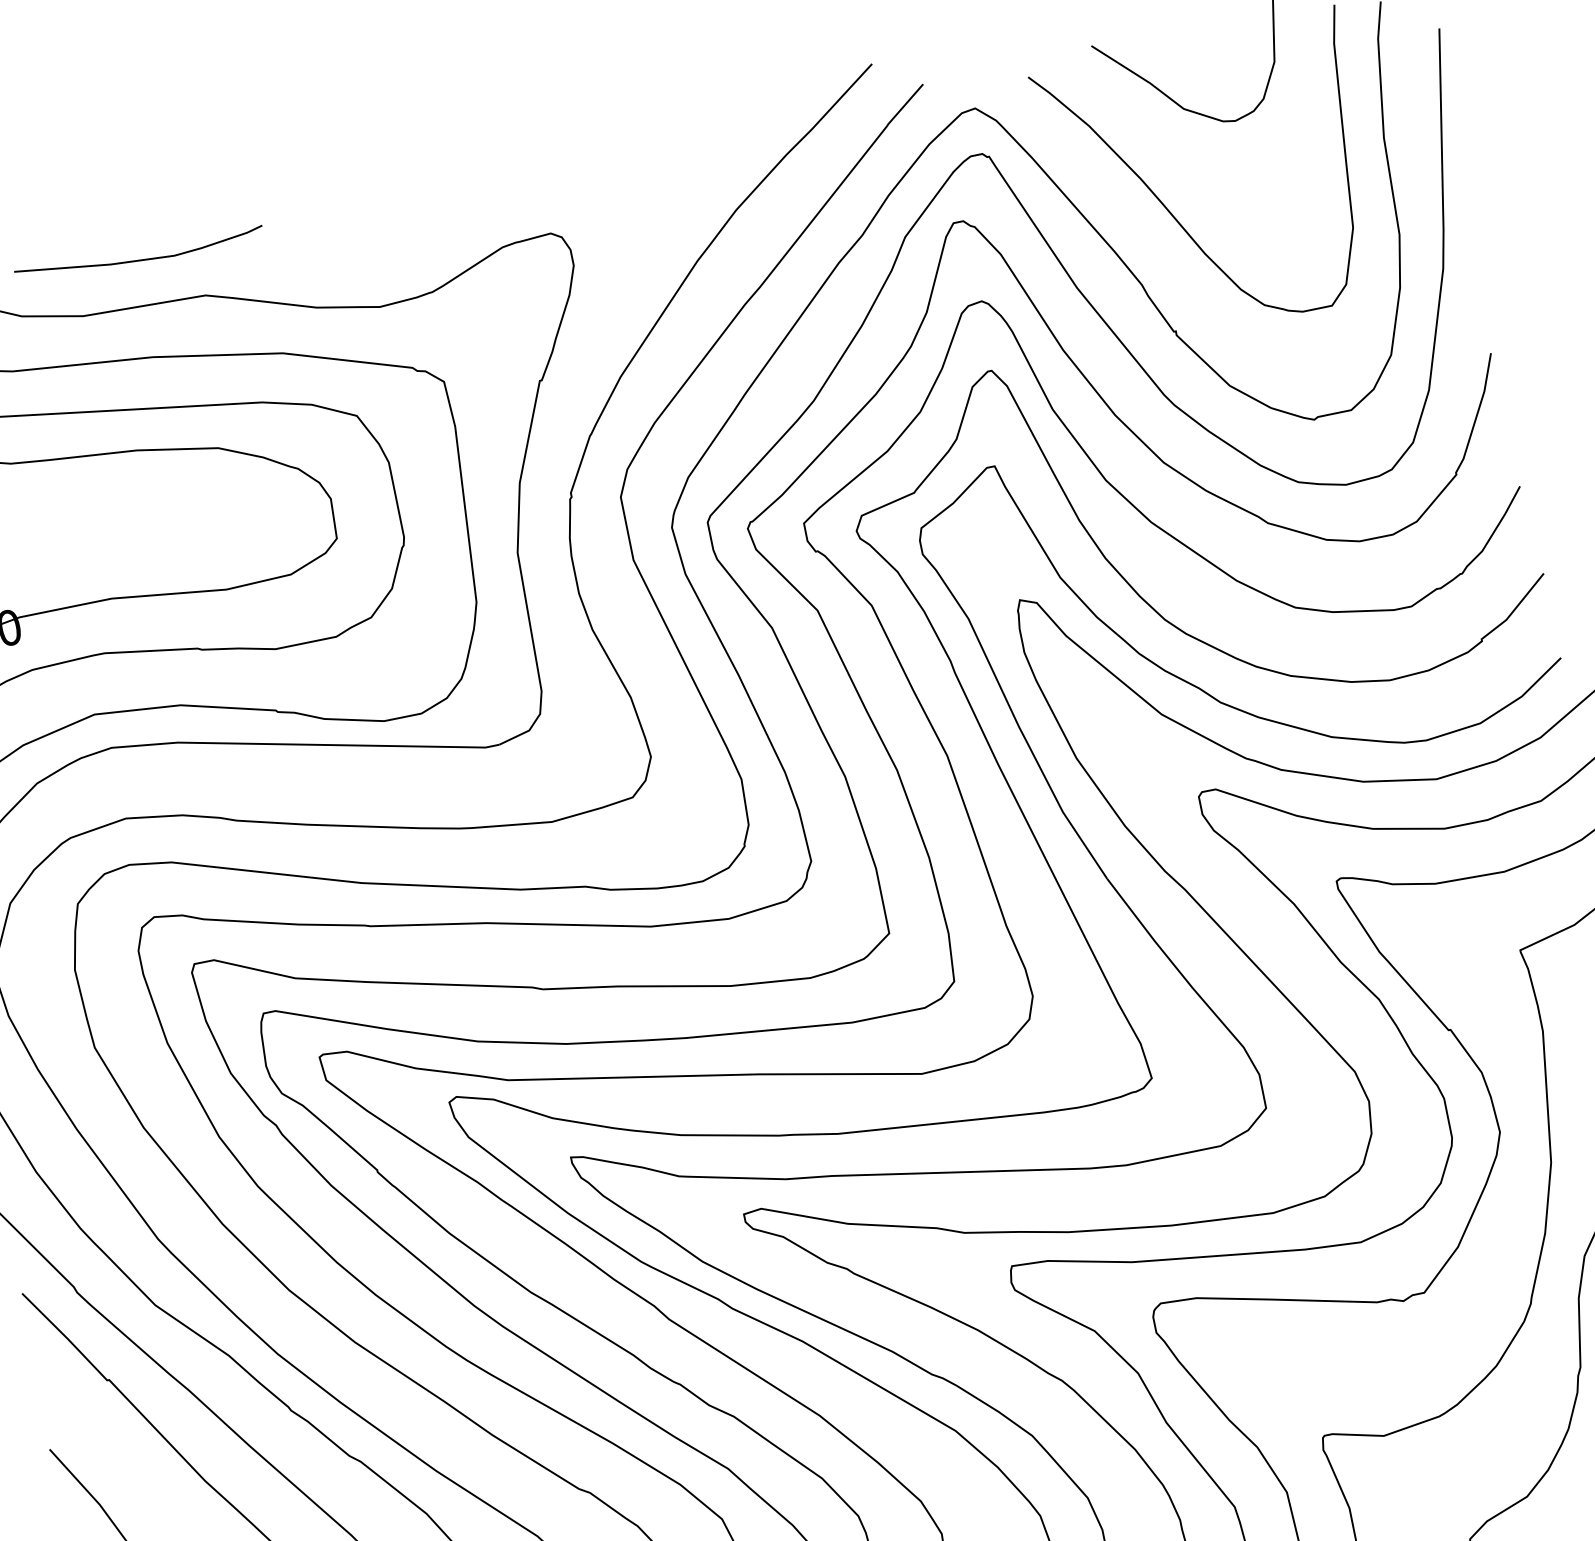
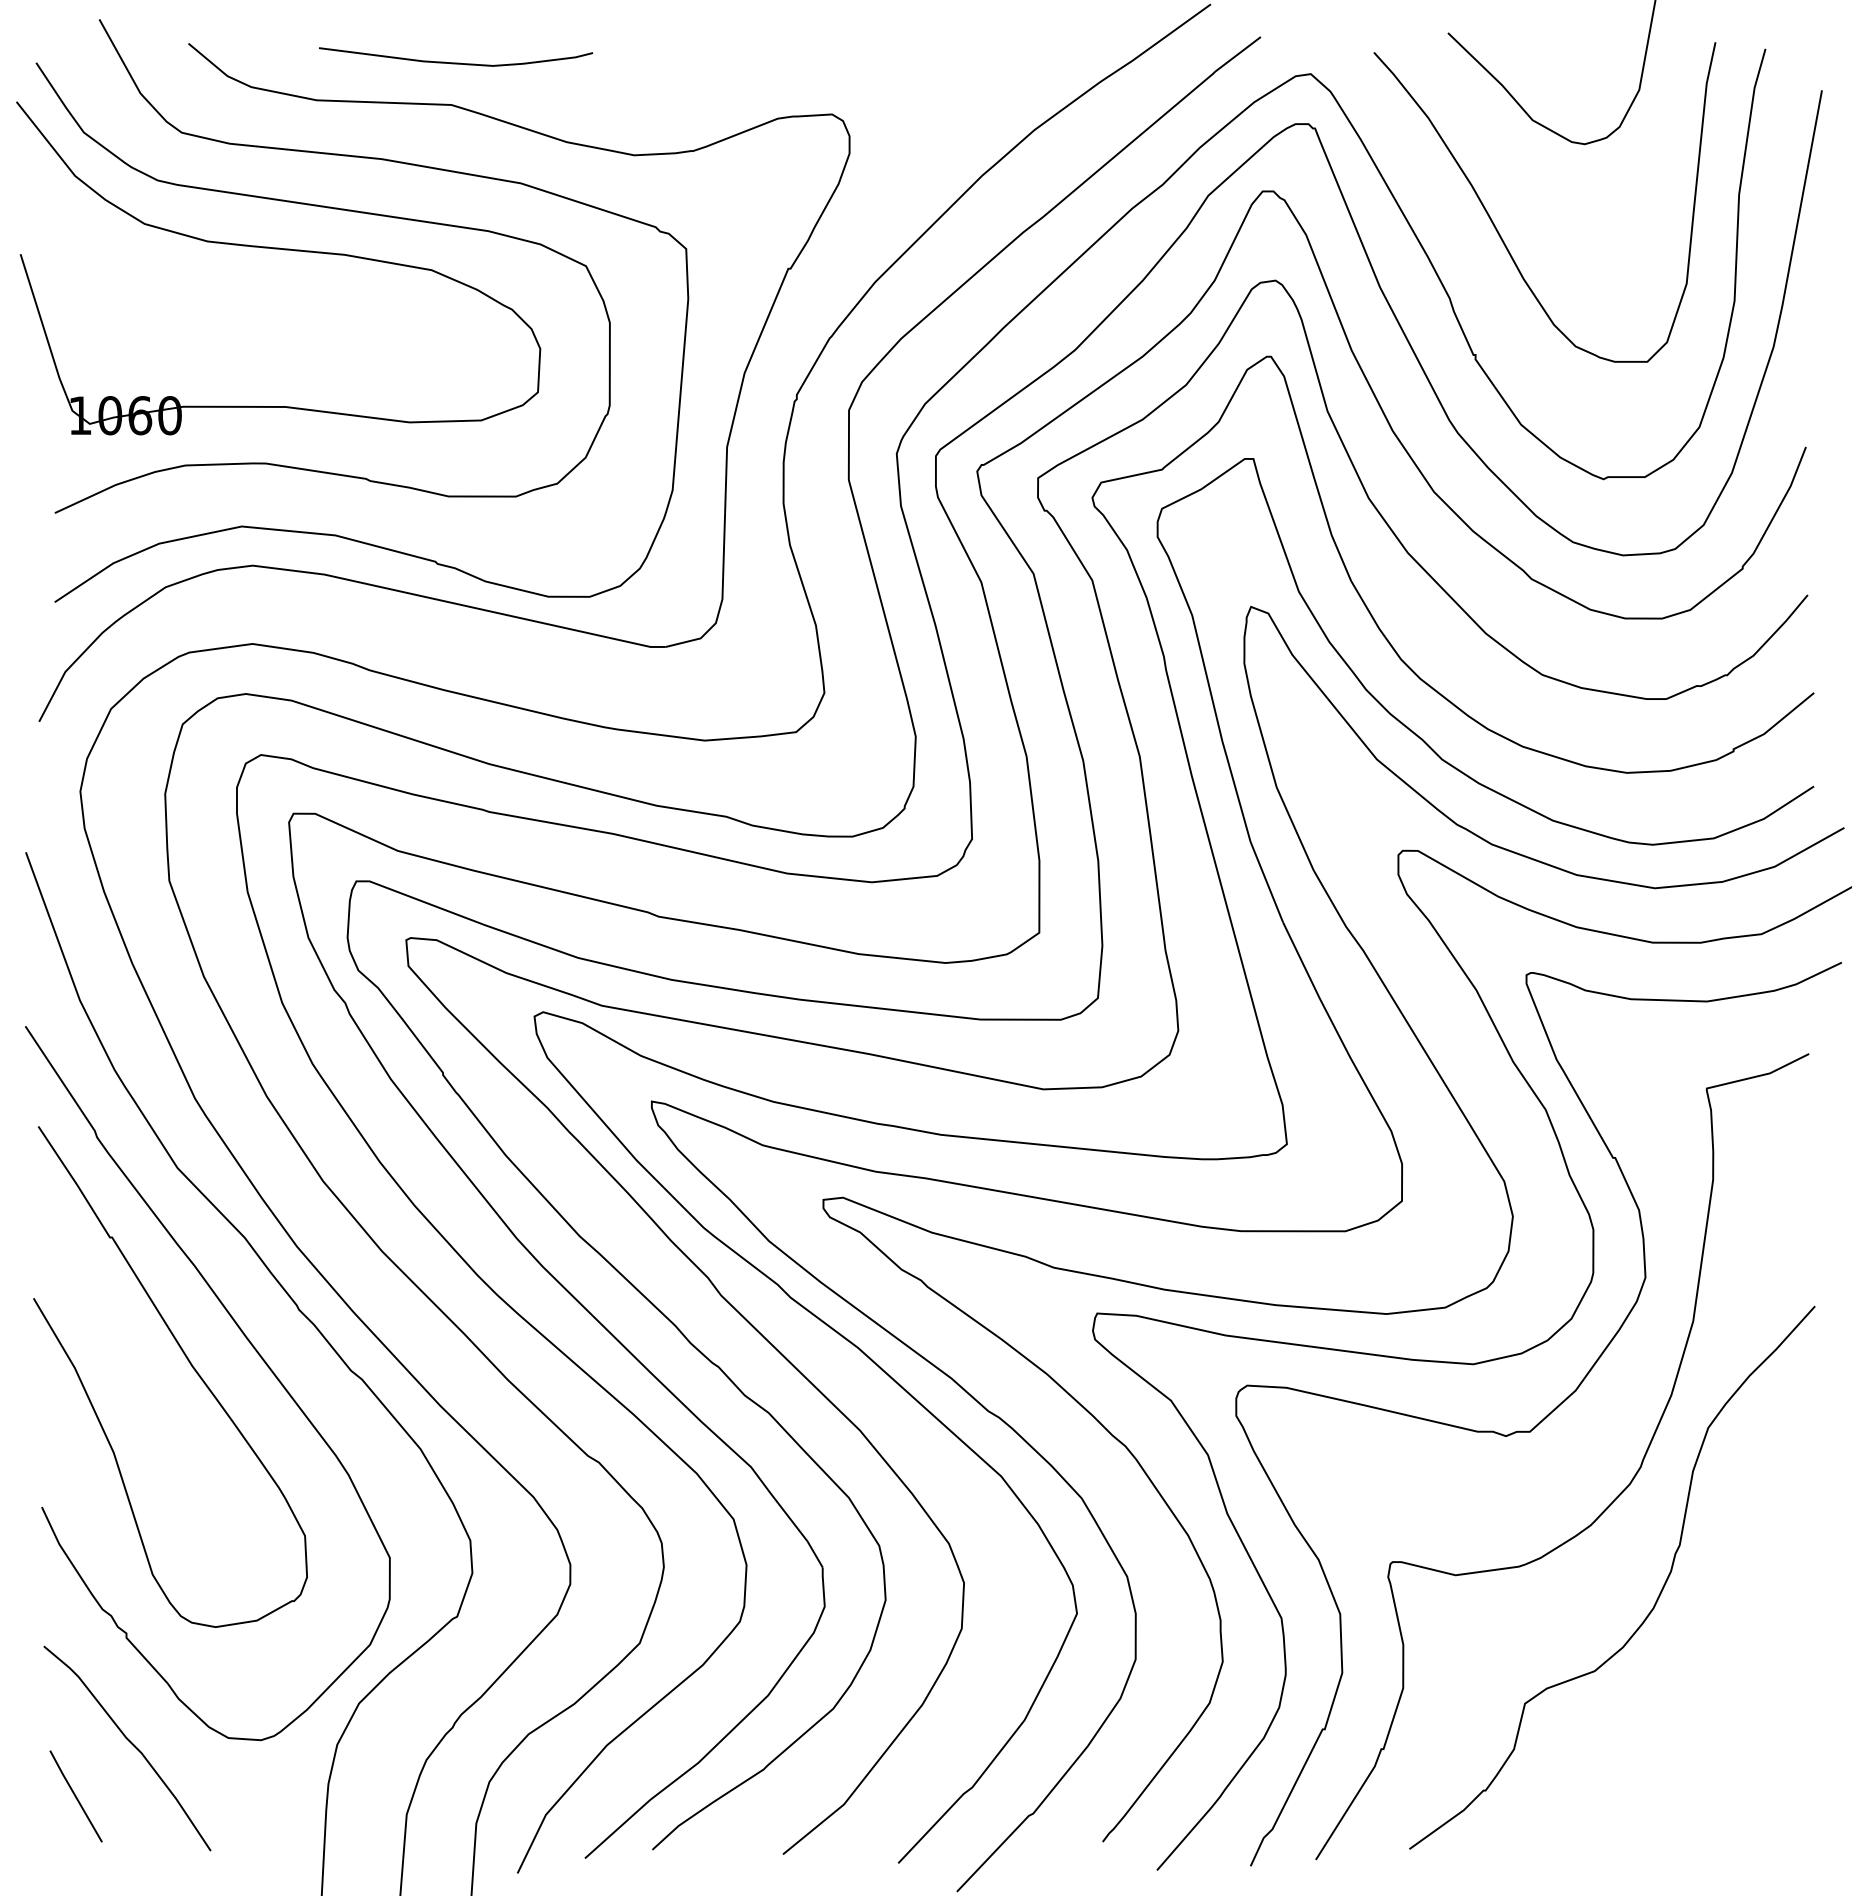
curve: (140, 259) -> (456, 62), moved

